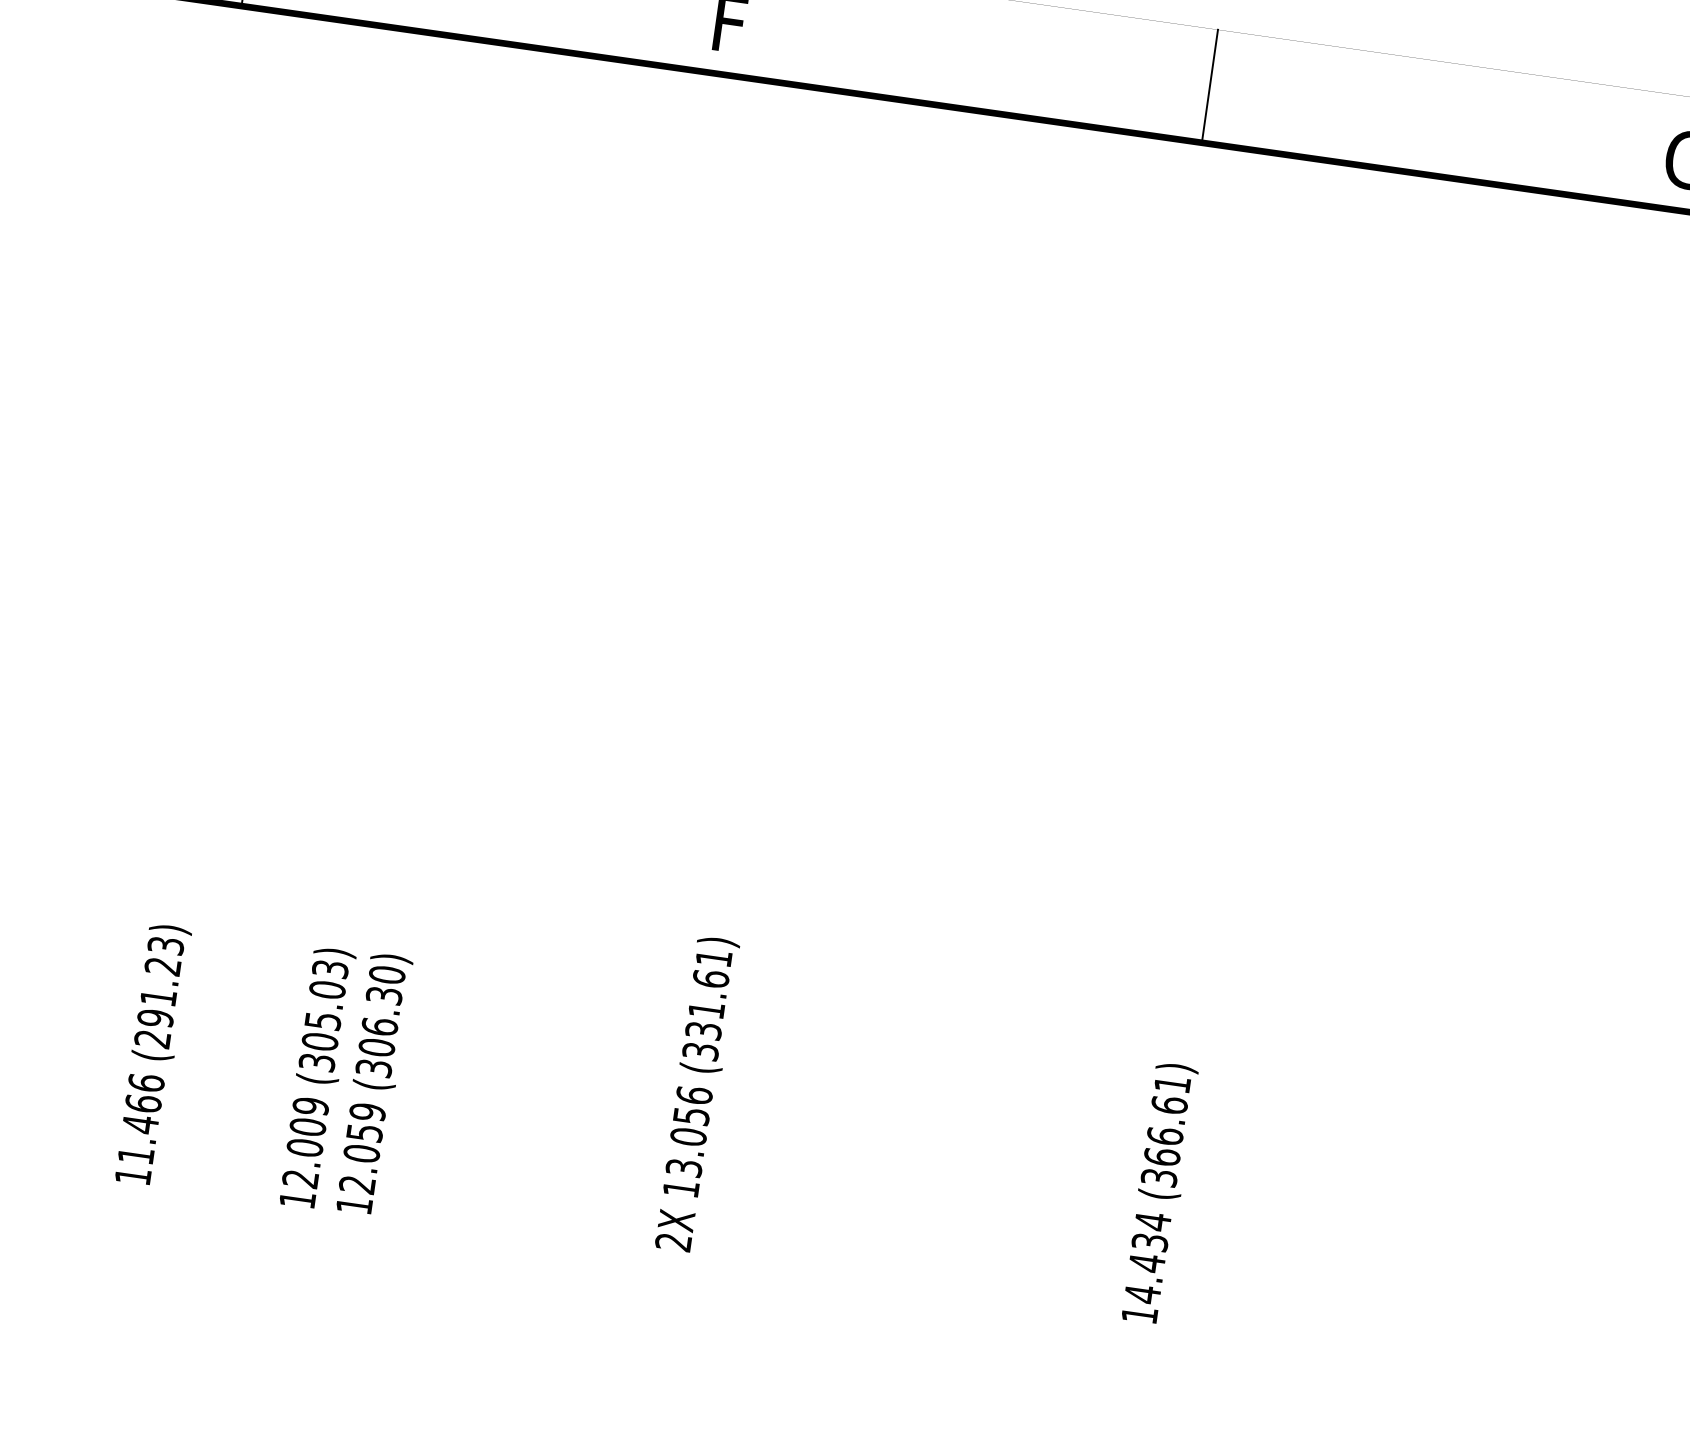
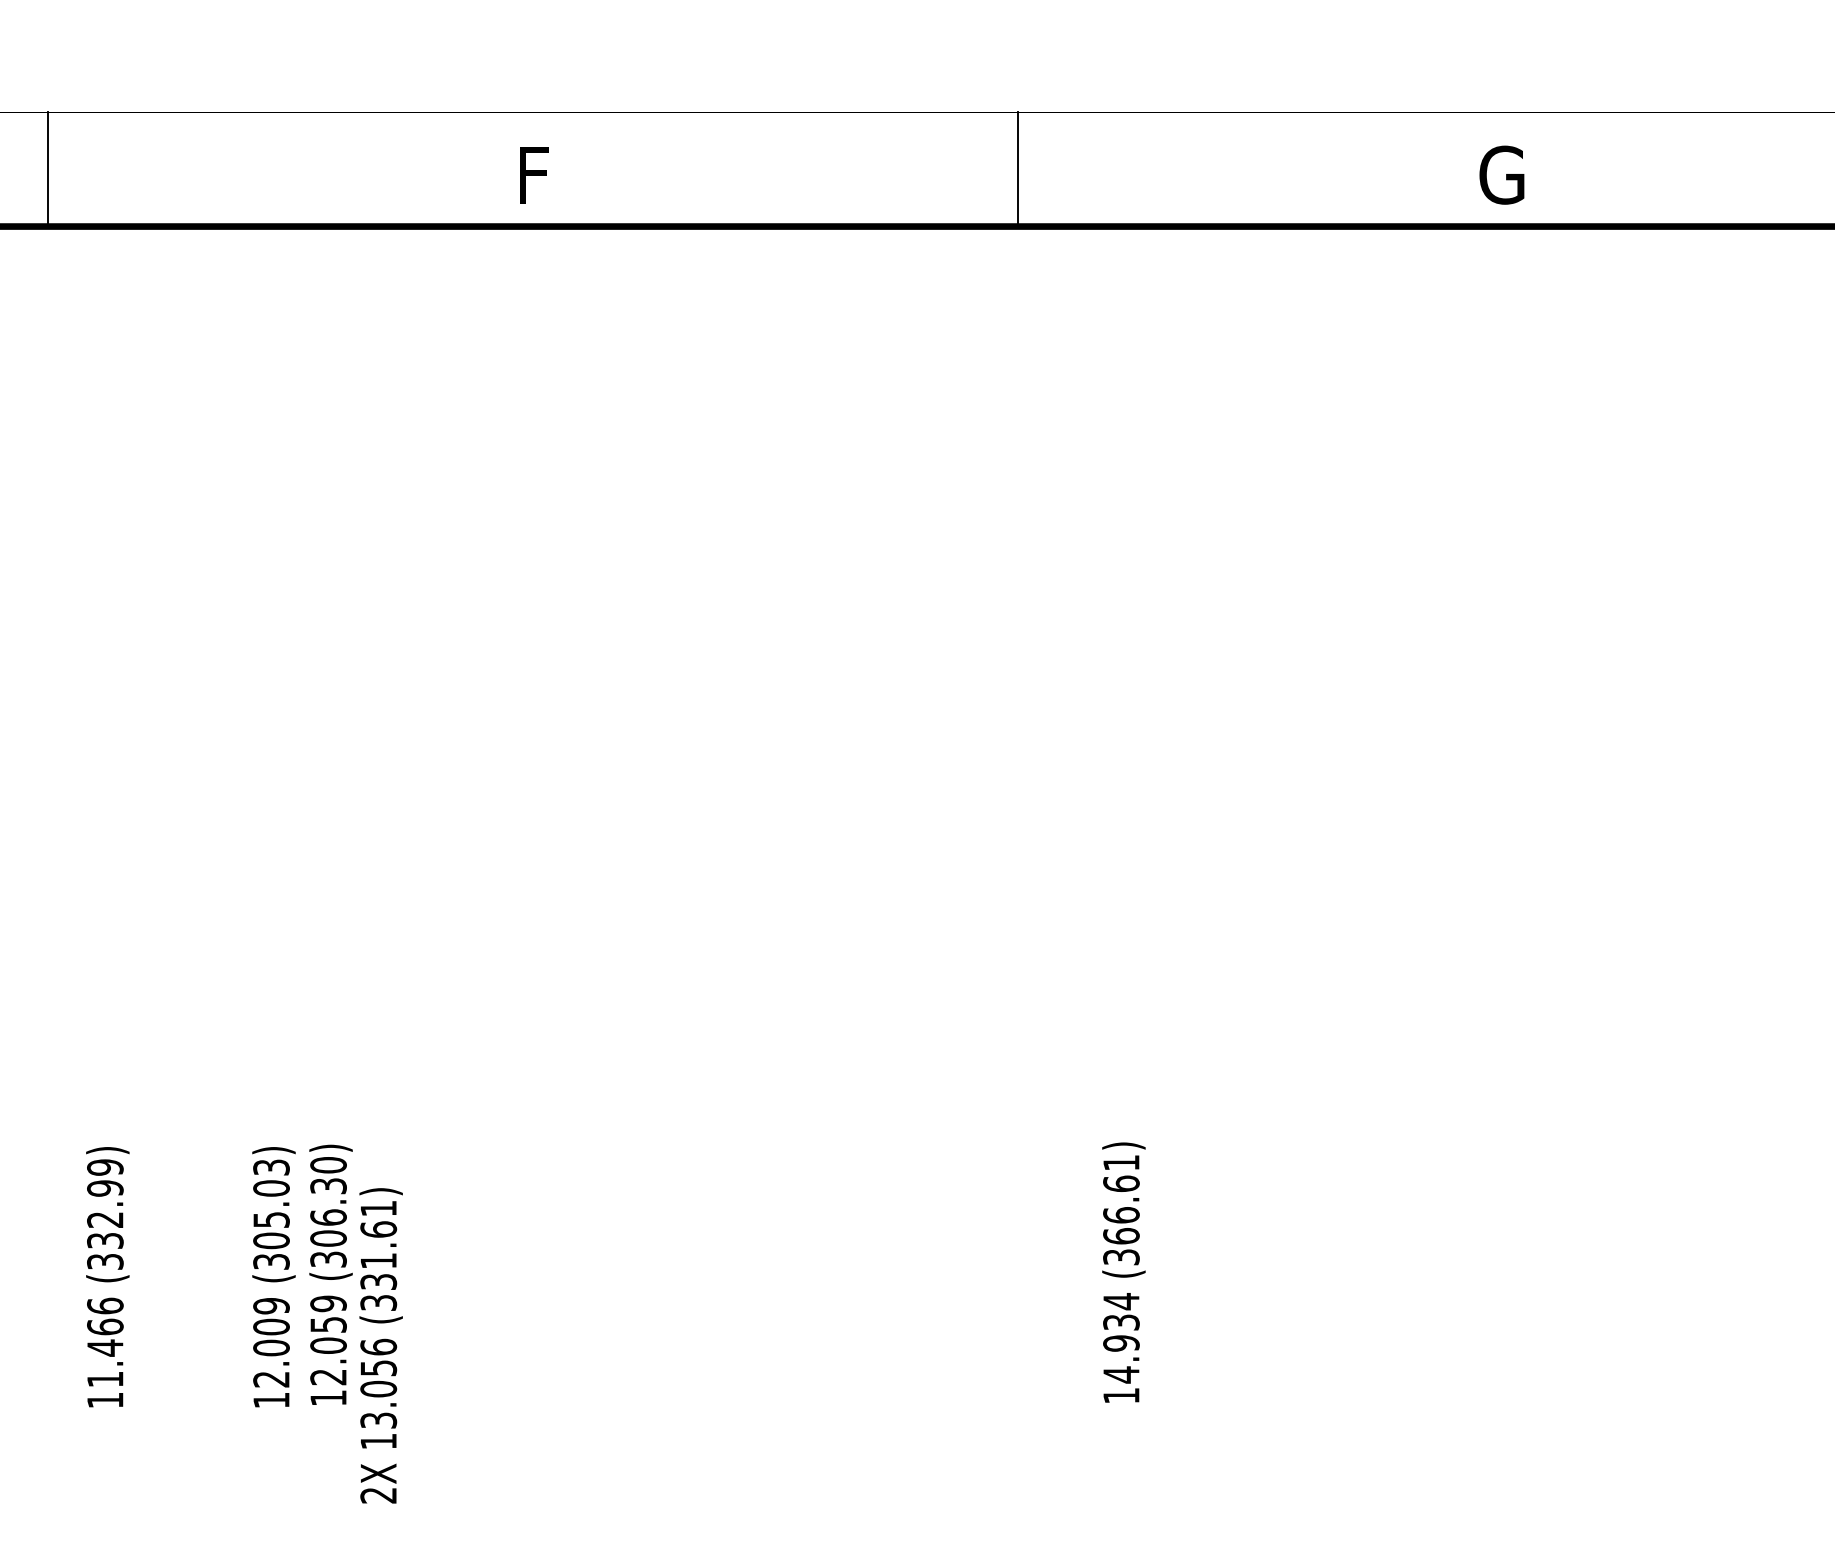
text: (159, 992) -> (105, 1214), (291.23) -> (332.99)
text: (696, 1094) -> (380, 1345), moved
text: (1147, 1263) -> (1121, 1343), 14.434 -> 14.934

